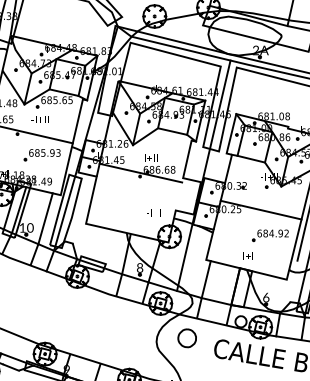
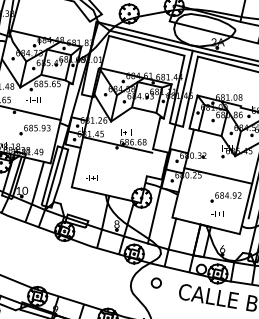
text: (153, 212) -> (91, 177), moved
text: (247, 255) -> (218, 213), moved
part: (186, 337) -> (155, 282), size x0.62

